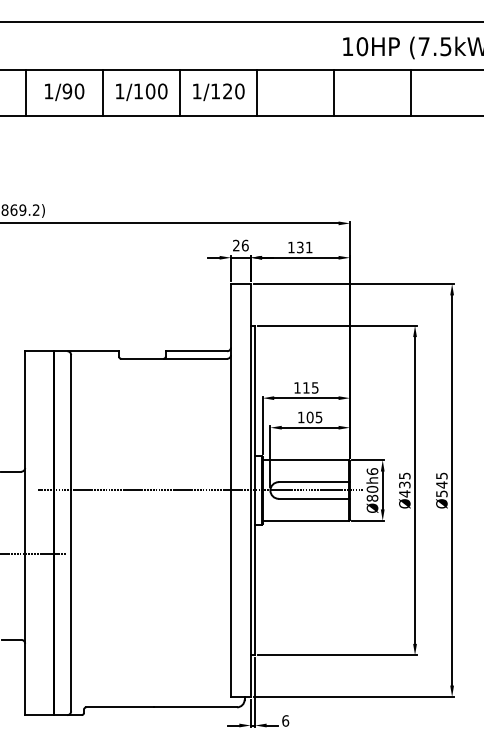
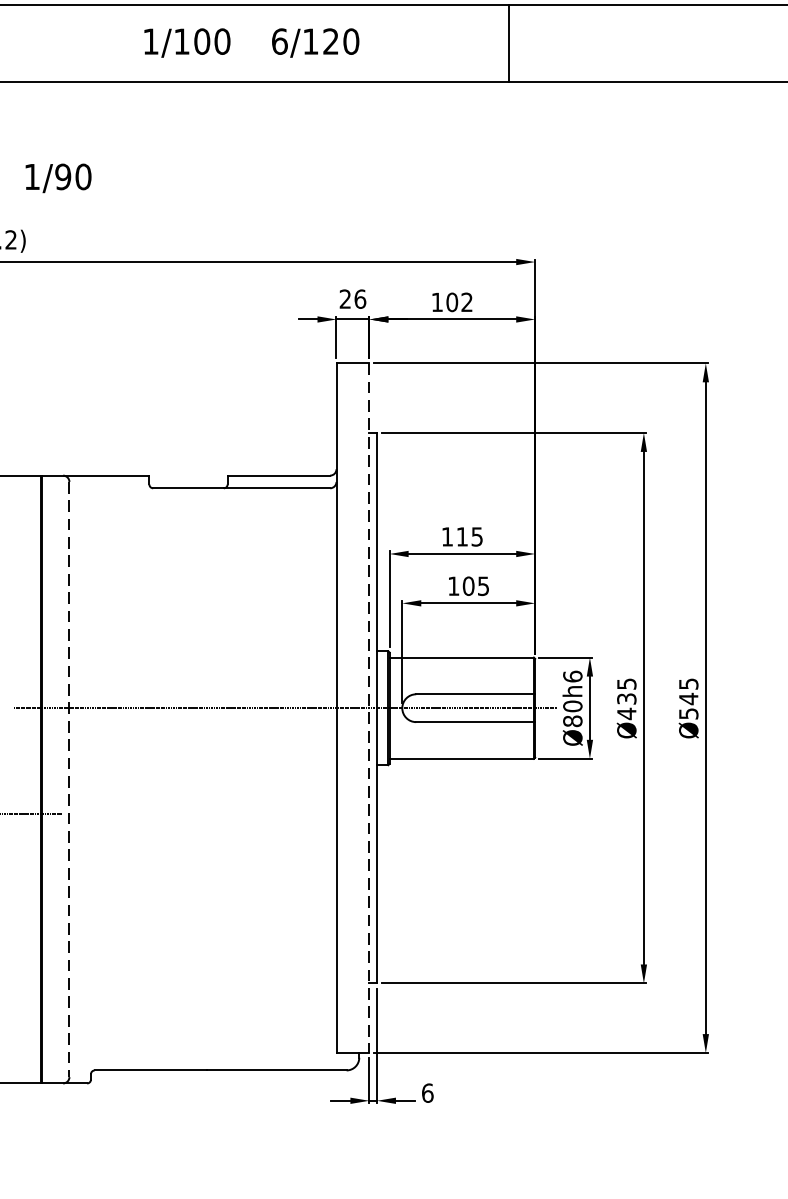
text: (196, 91) -> (278, 41), 1/120 -> 6/120
text: (64, 92) -> (58, 178), moved
line: (102, 92) -> (121, 43), removed
line: (179, 92) -> (250, 43), removed
line: (257, 92) -> (380, 43), removed
line: (411, 92) -> (637, 43), removed
text: (304, 247) -> (459, 302), 131 -> 102
line: (250, 490) -> (369, 708), solid -> dashed
line: (71, 533) -> (70, 780), solid -> dashed

